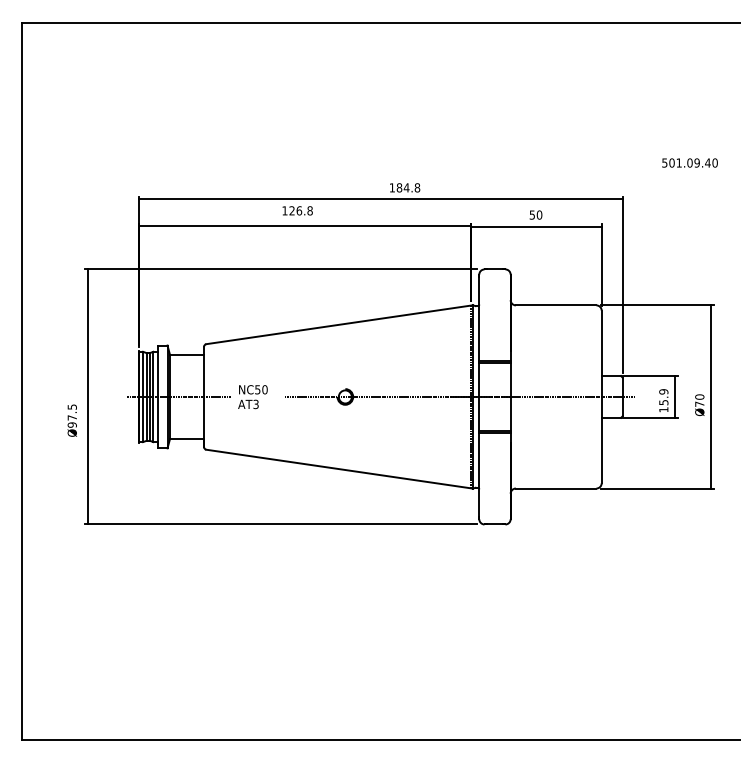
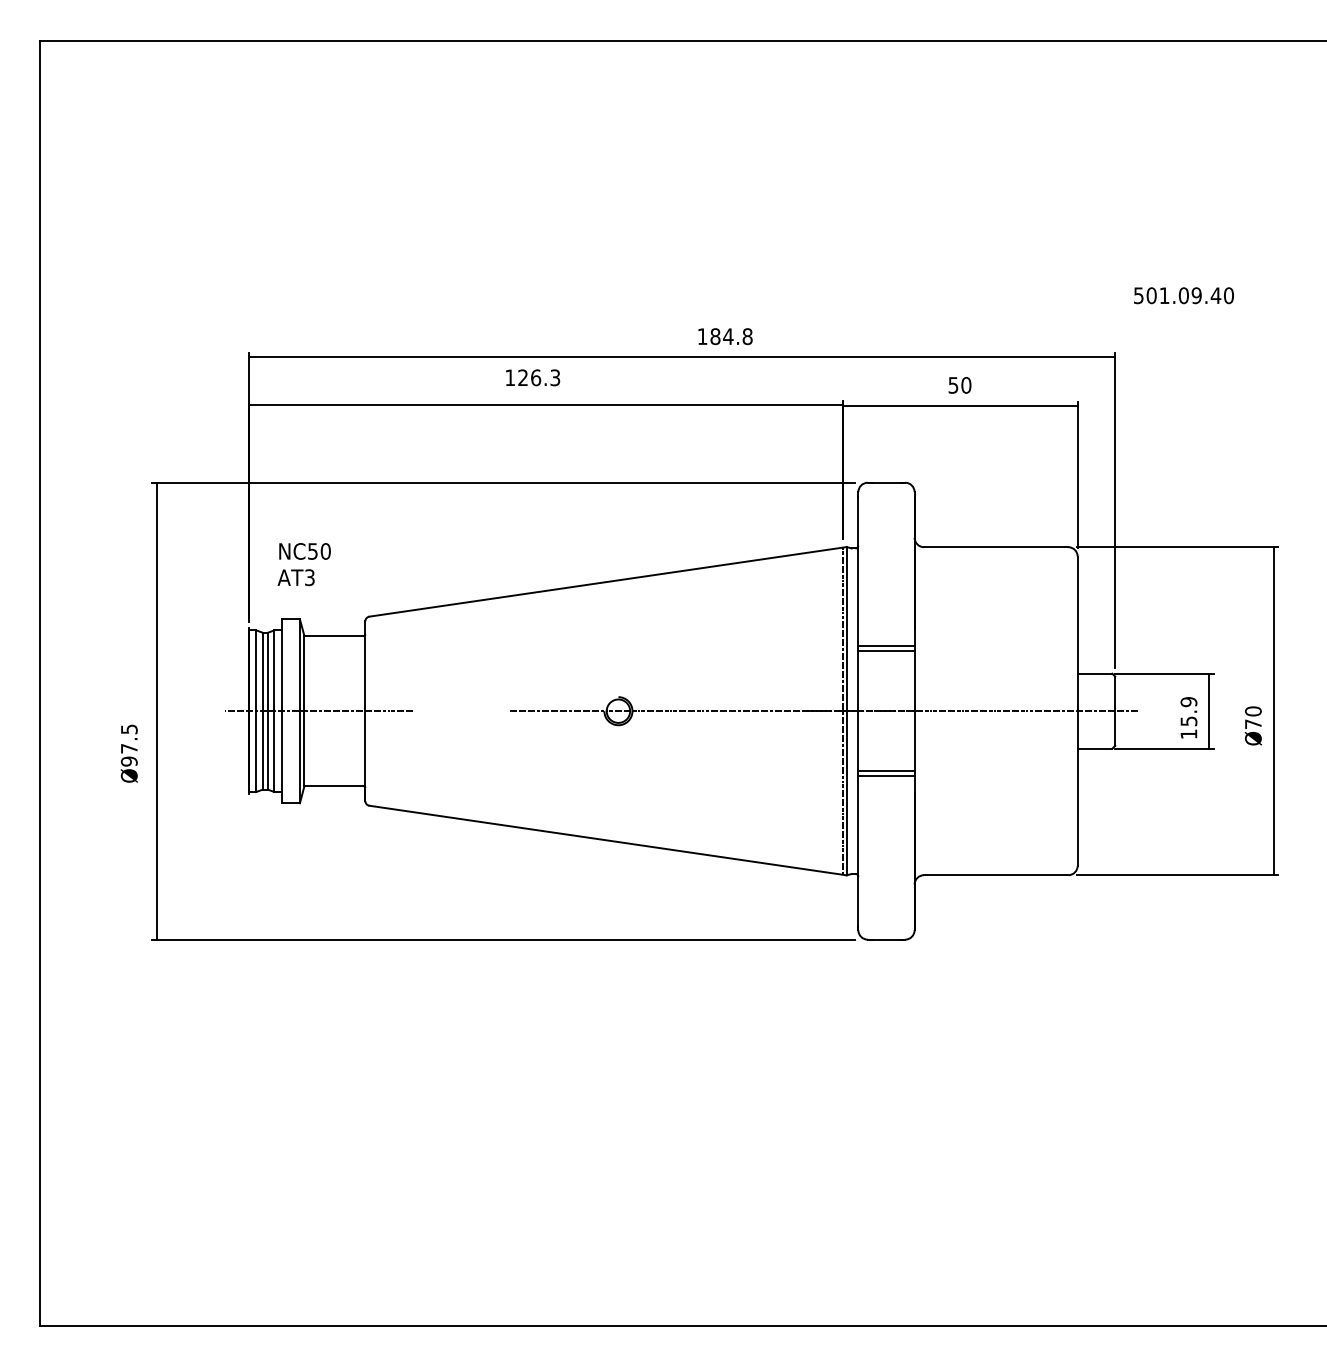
text: (689, 162) -> (1183, 294), moved
text: (309, 210) -> (554, 377), 126.8 -> 126.3
text: (252, 397) -> (303, 565), moved

